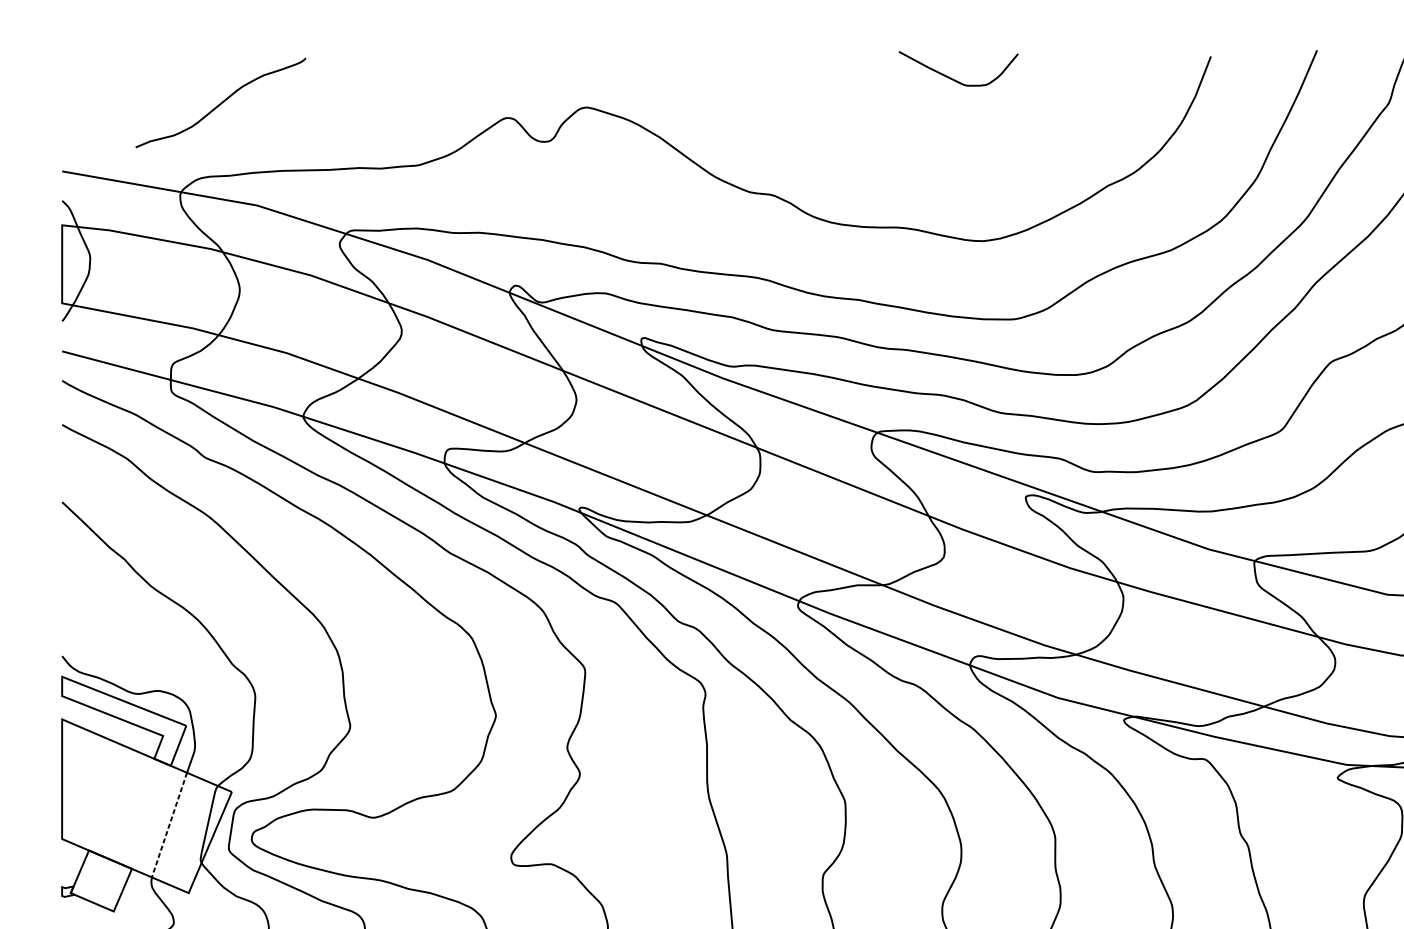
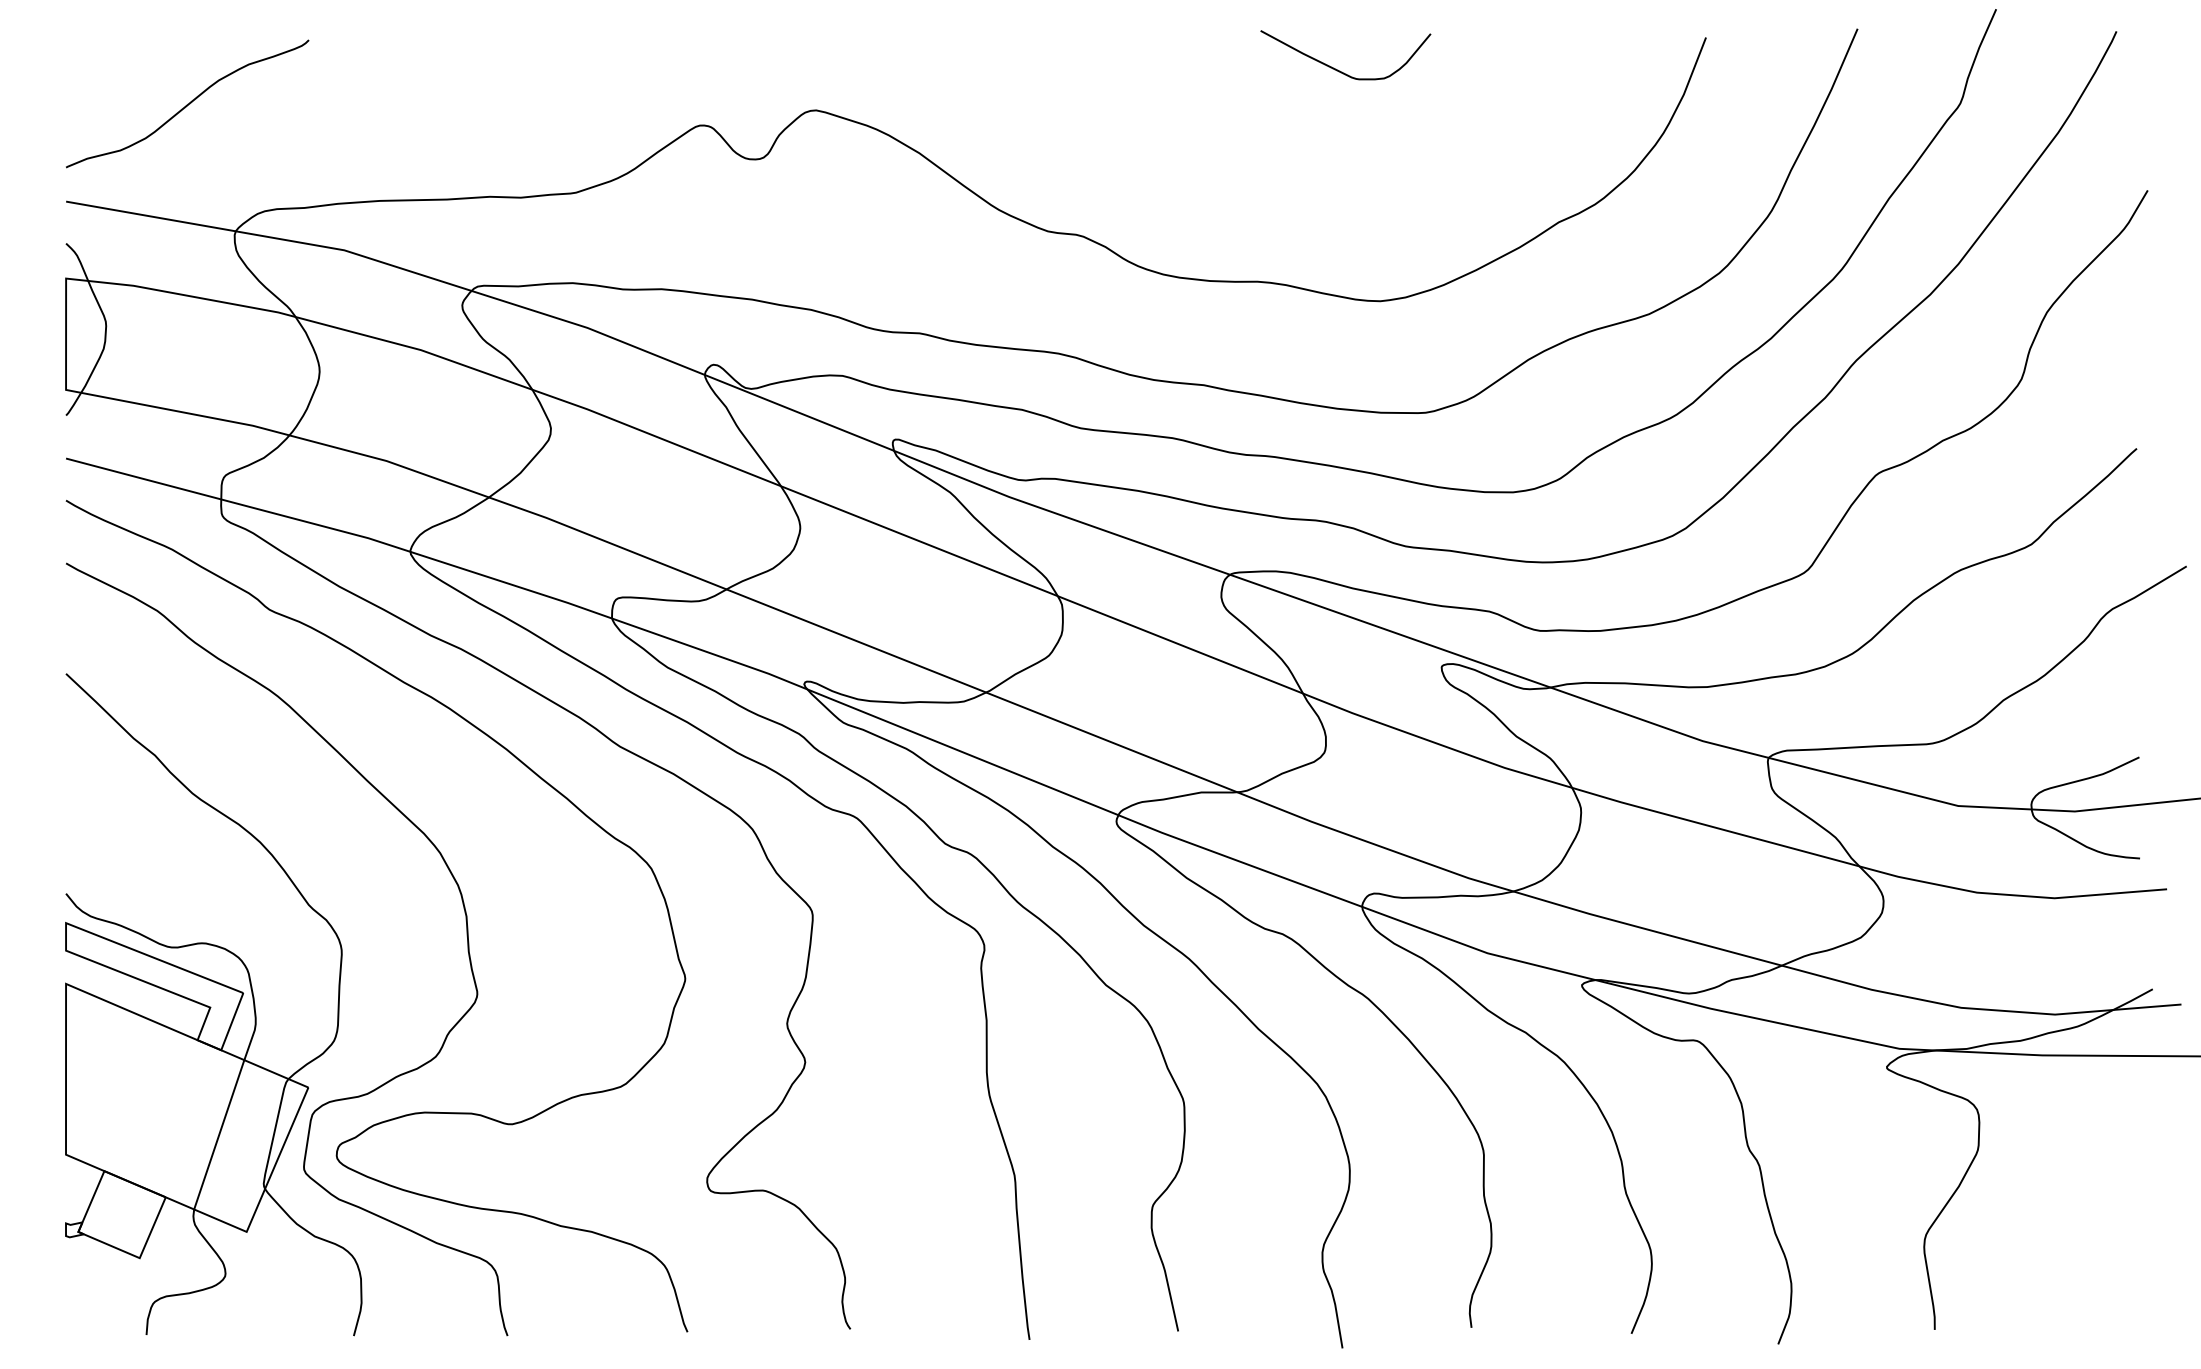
curve: (221, 102) -> (188, 103), moved
line: (169, 824) -> (219, 1134), dashed -> solid

